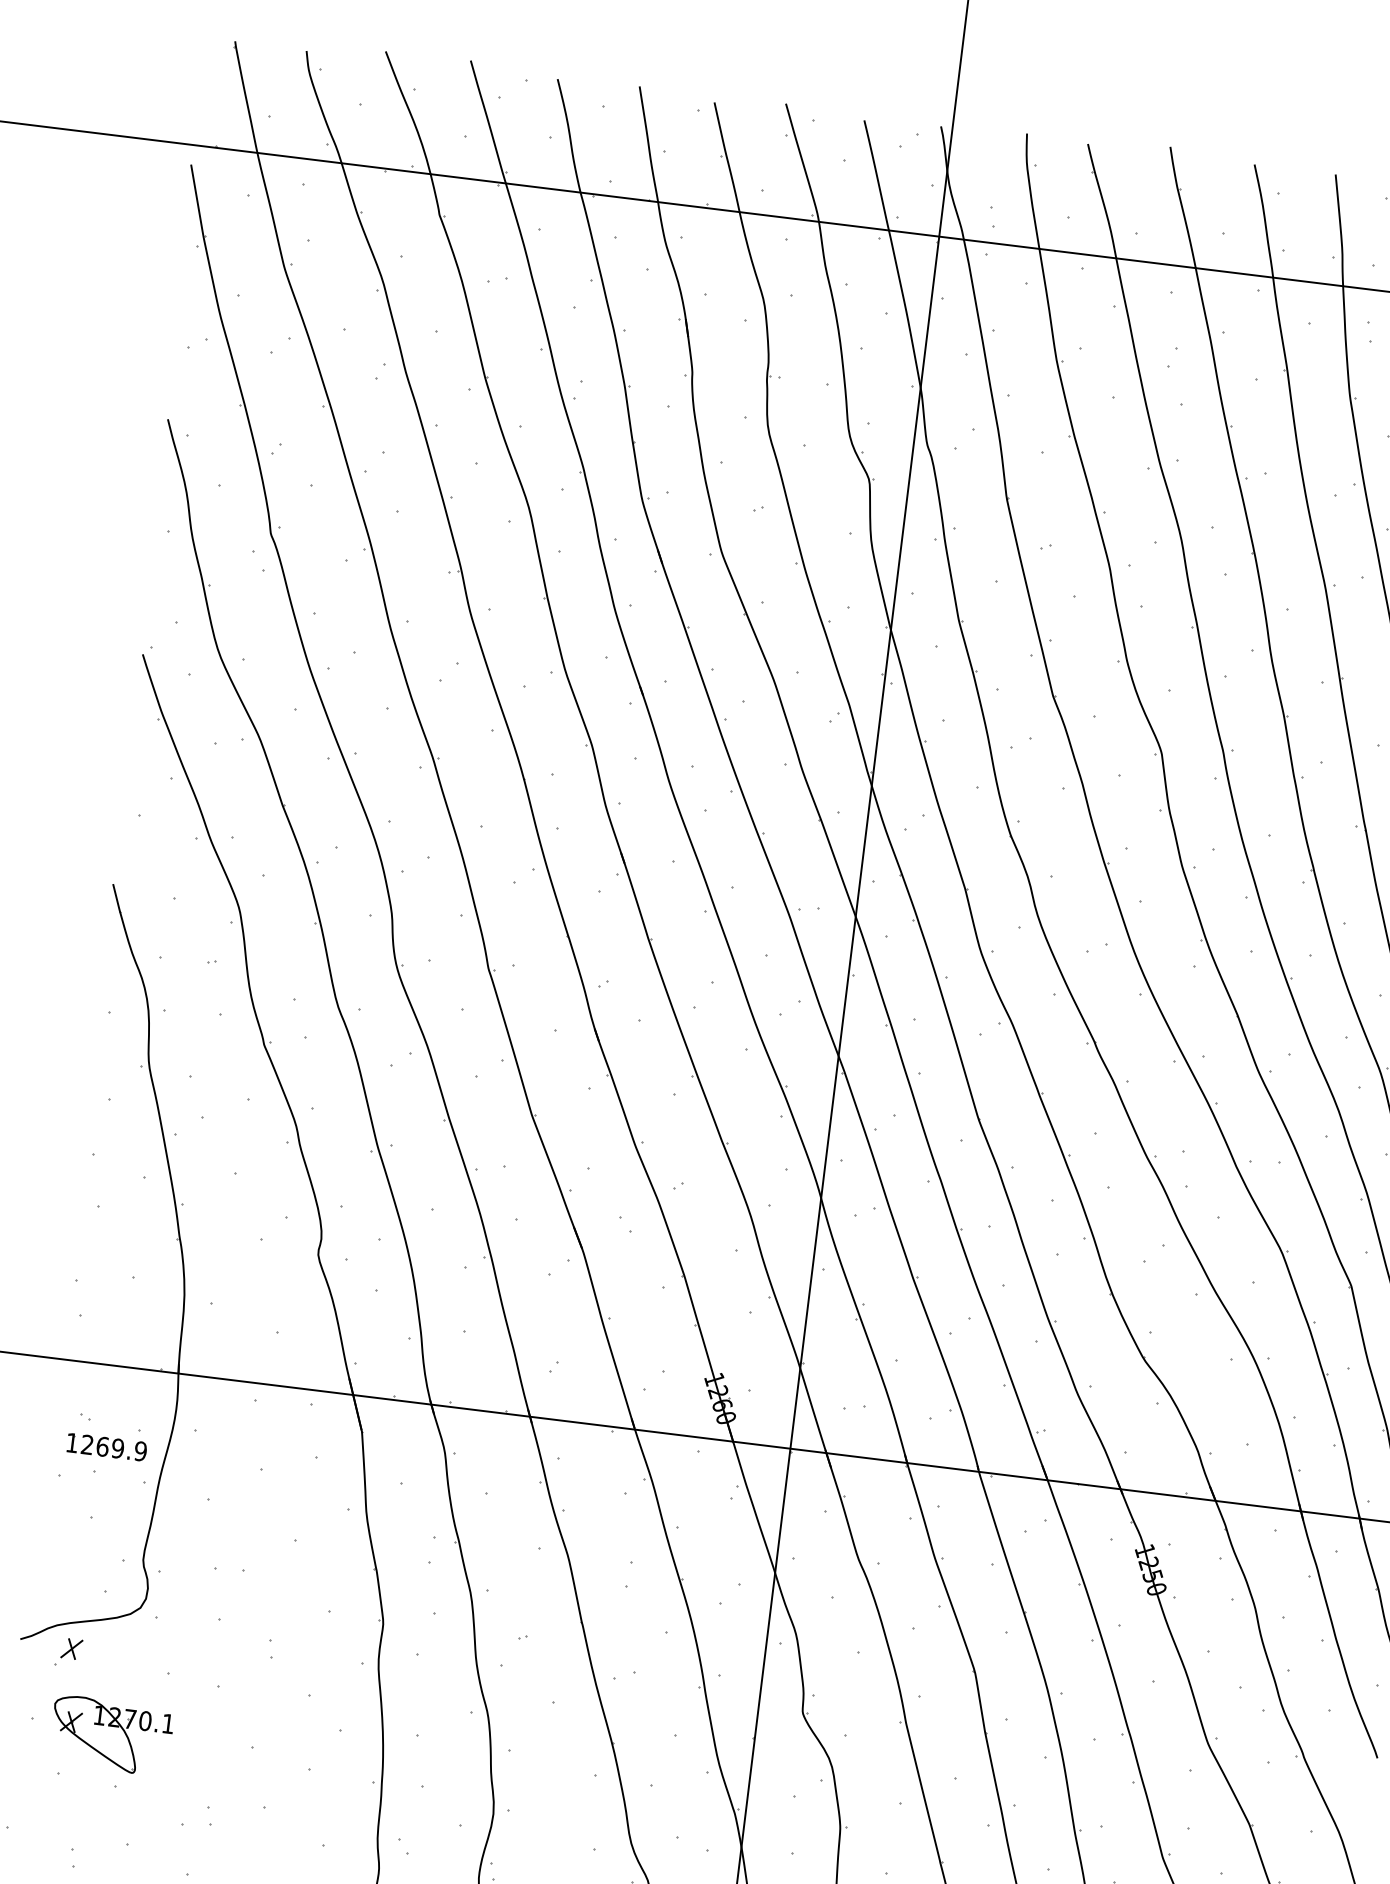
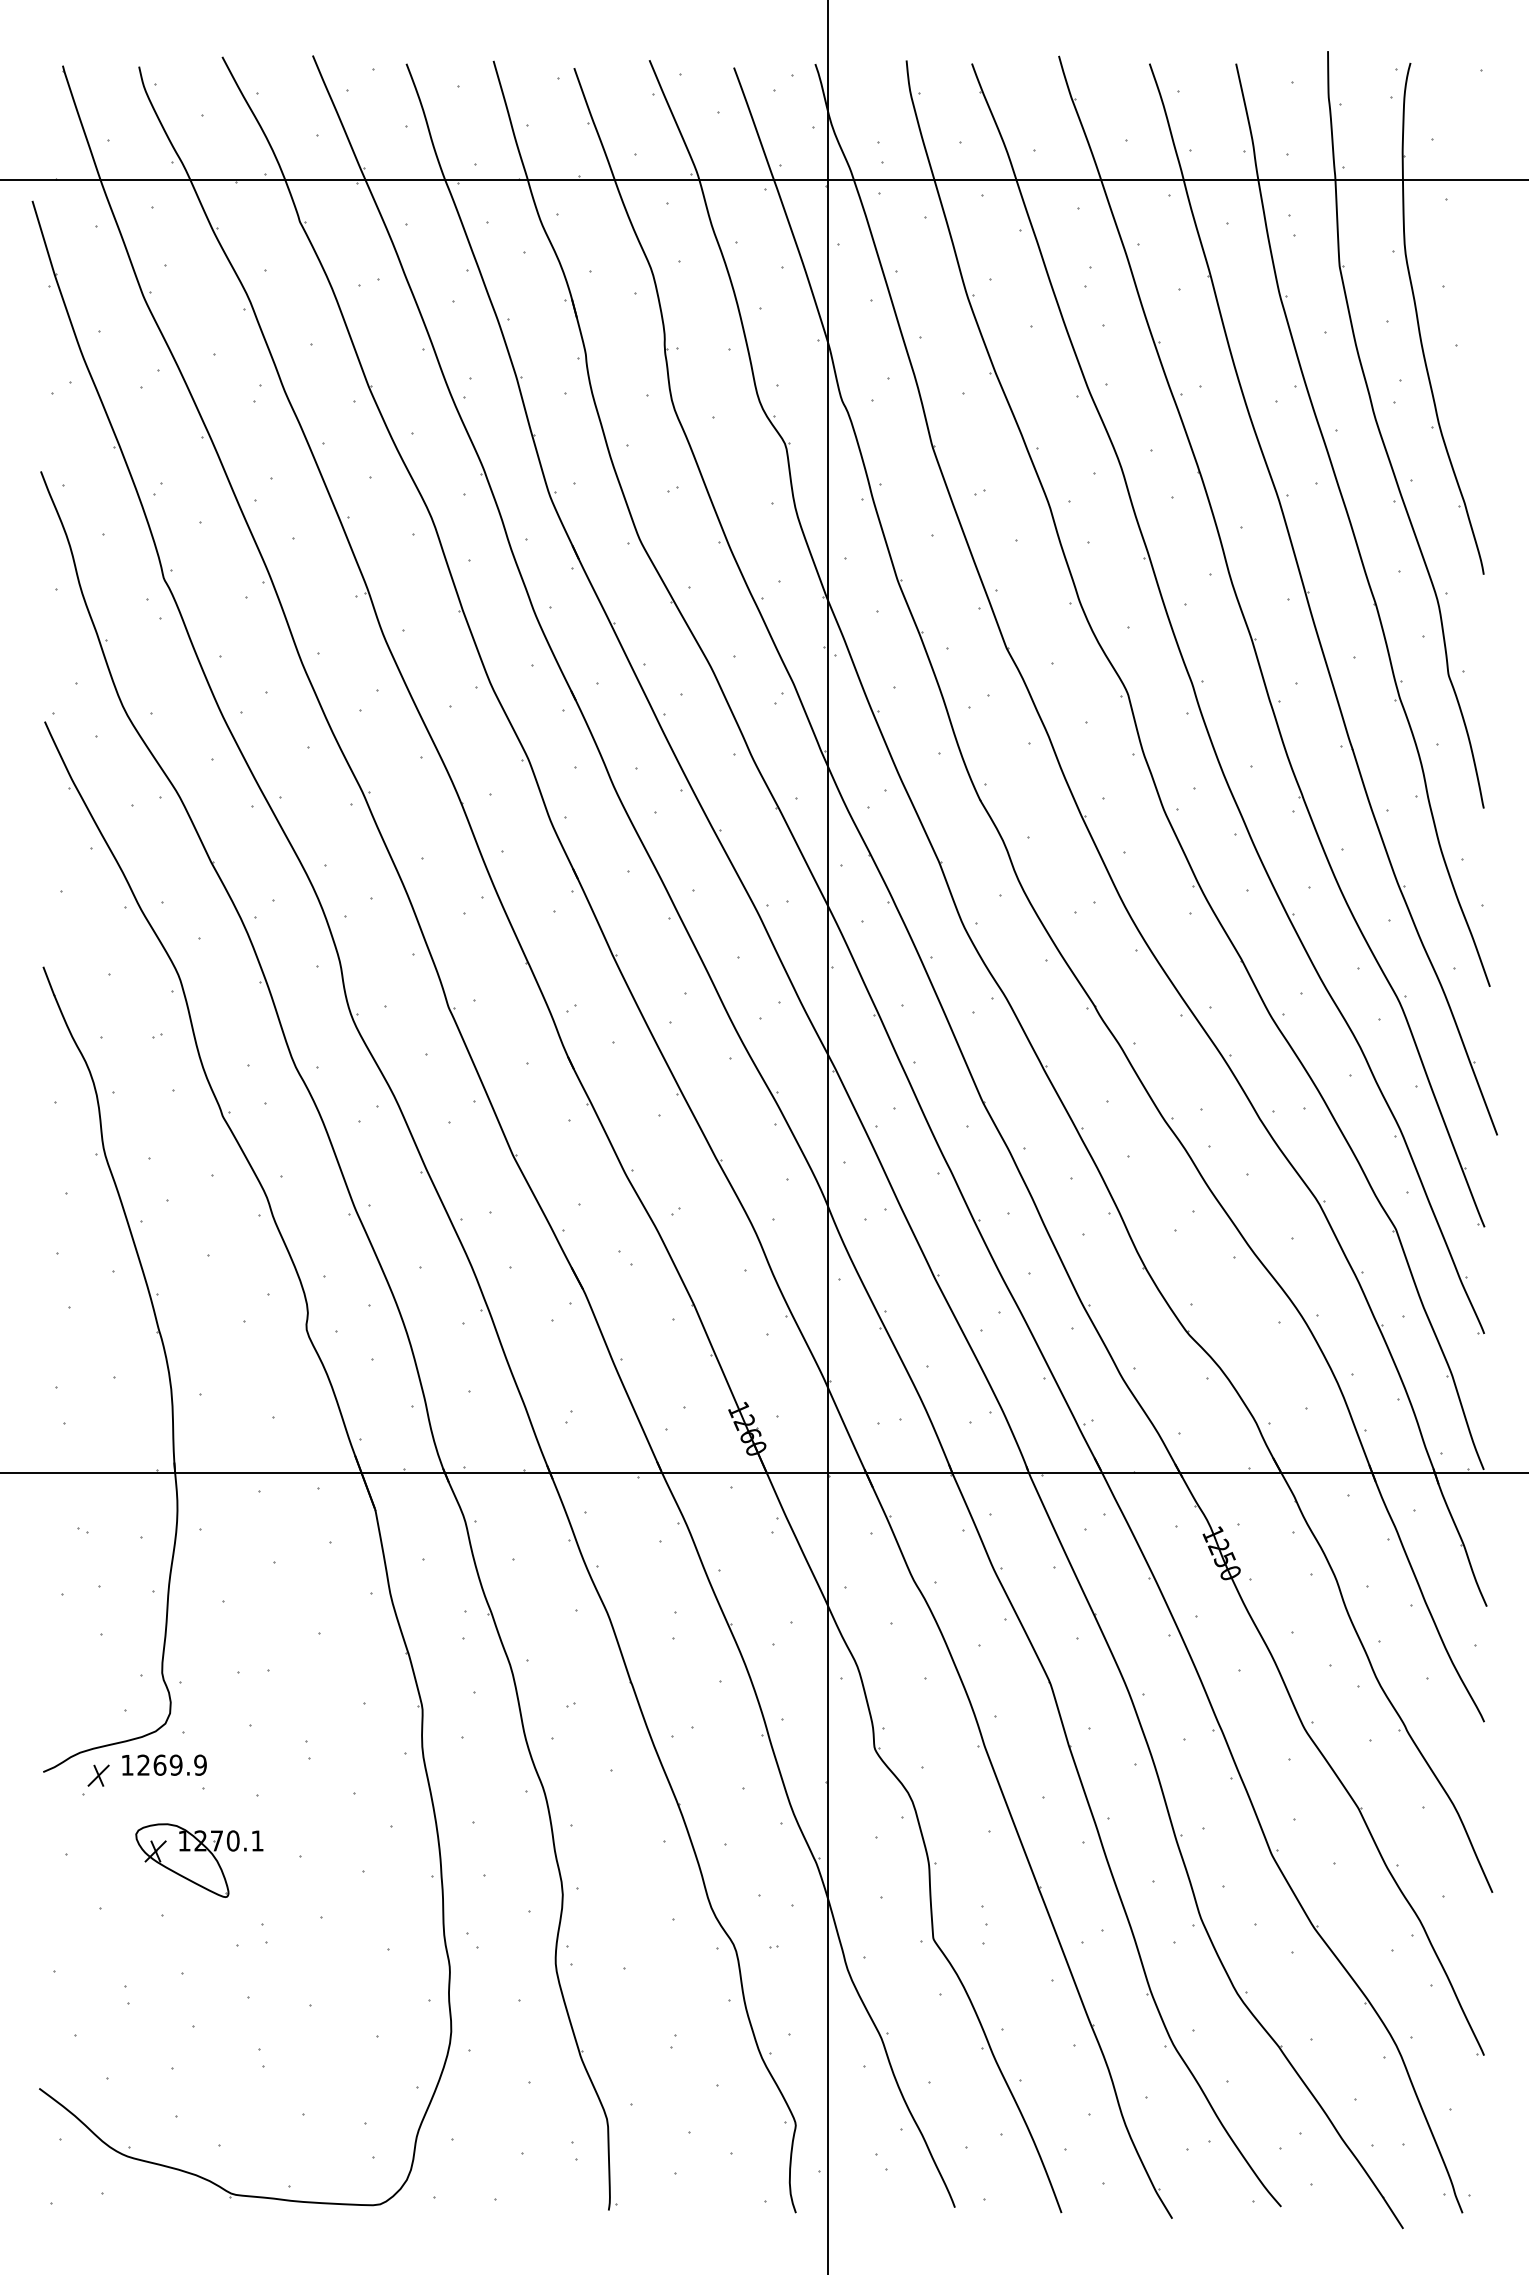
part: (107, 1446) -> (164, 1764), moved
part: (111, 1735) -> (199, 1860), moved

